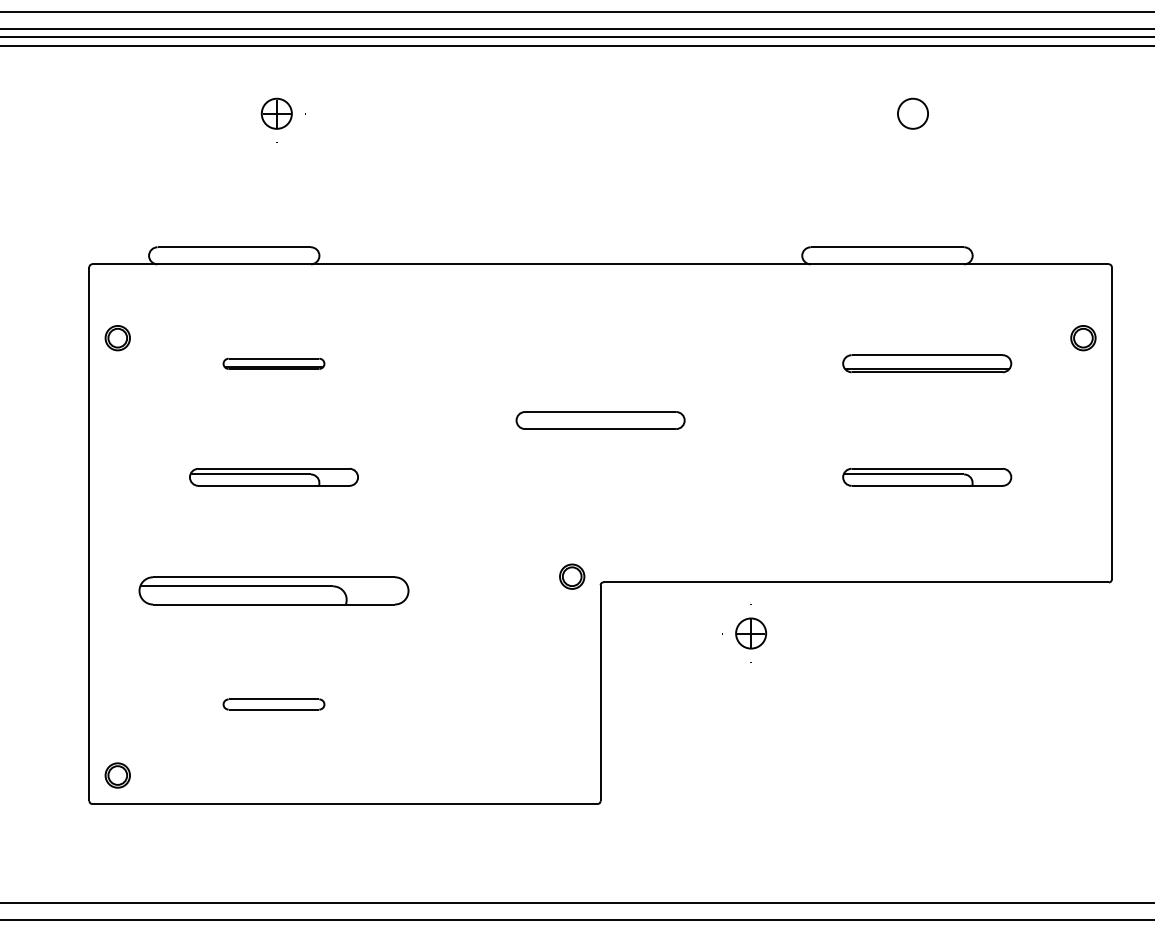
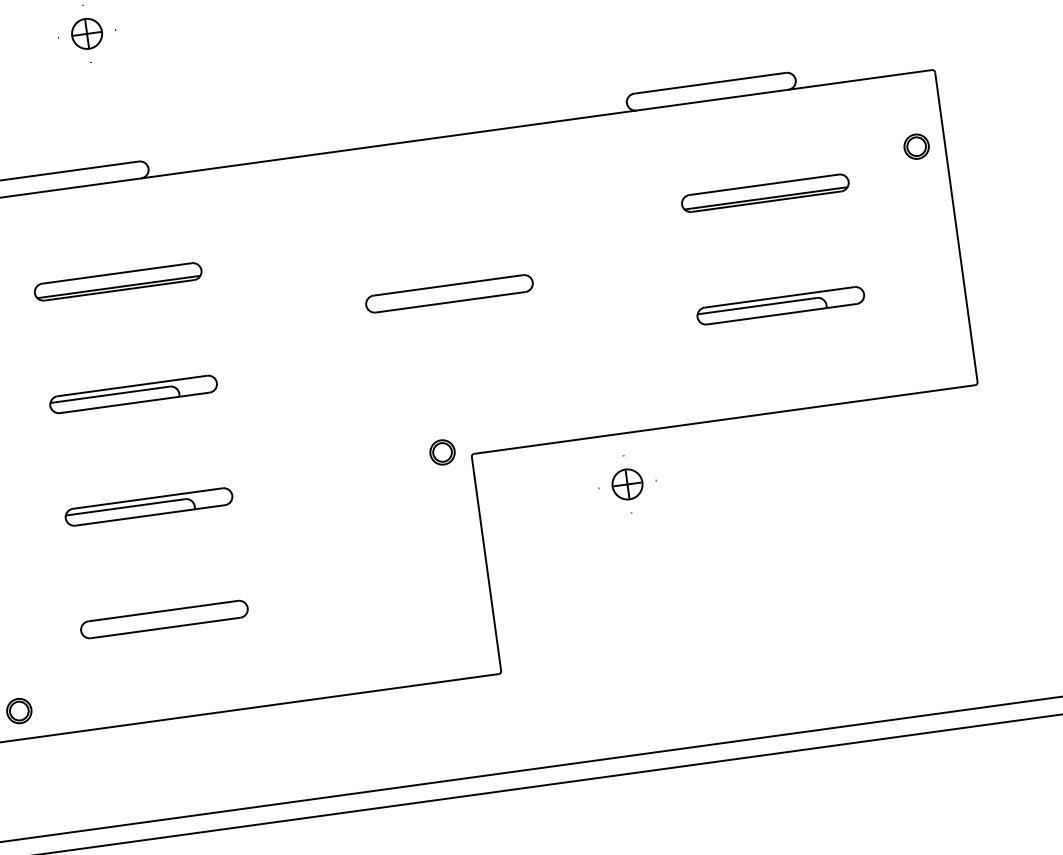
part: (273, 363) -> (117, 281), size x1.67
part: (273, 590) -> (148, 506), size x0.62
part: (273, 704) -> (163, 619), size x1.67

